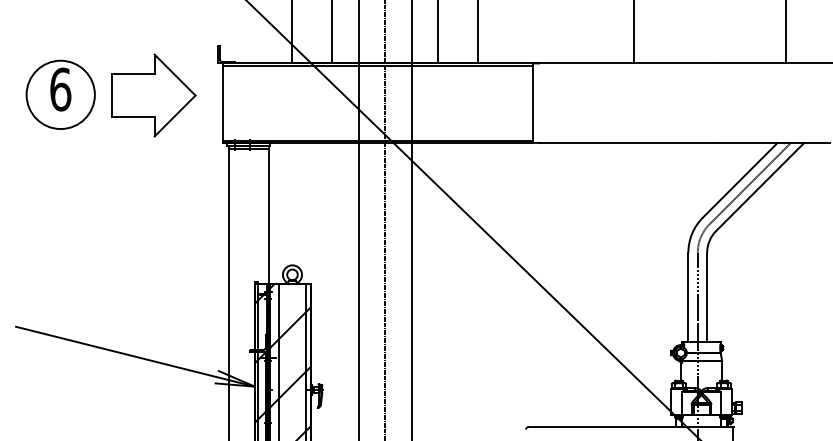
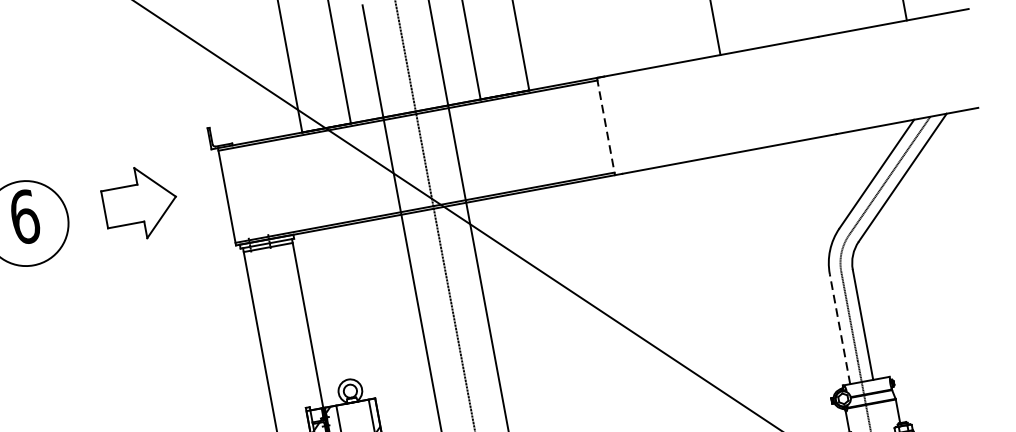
part: (153, 95) -> (139, 203), size x0.7
line: (533, 103) -> (606, 126), solid -> dashed
line: (688, 297) -> (840, 329), solid -> dashed

